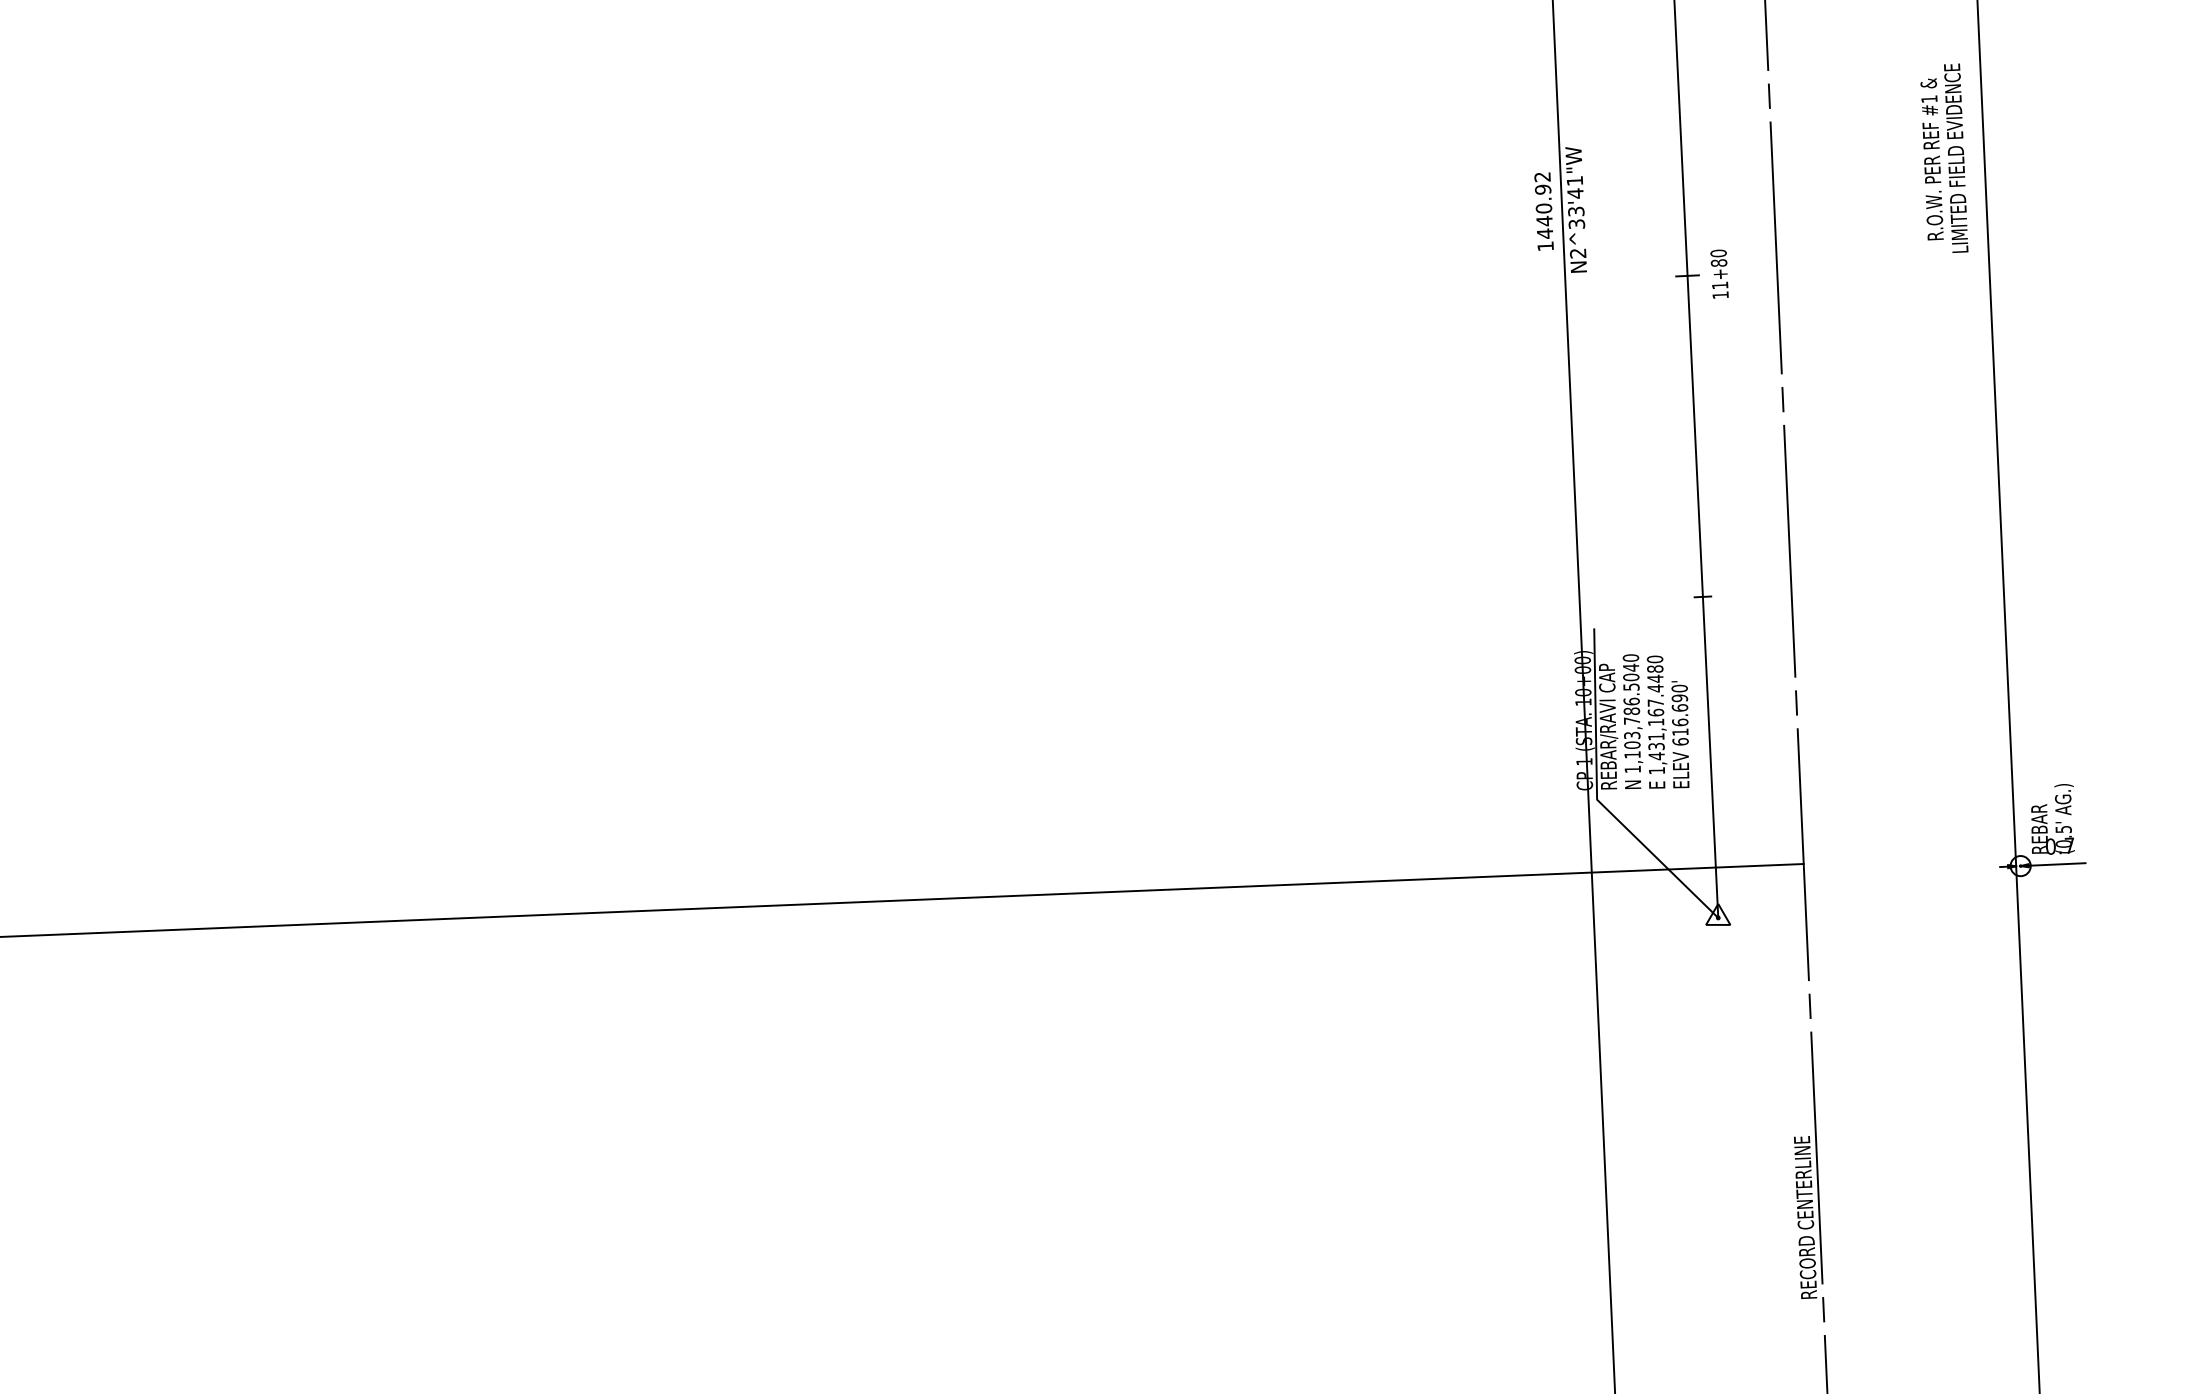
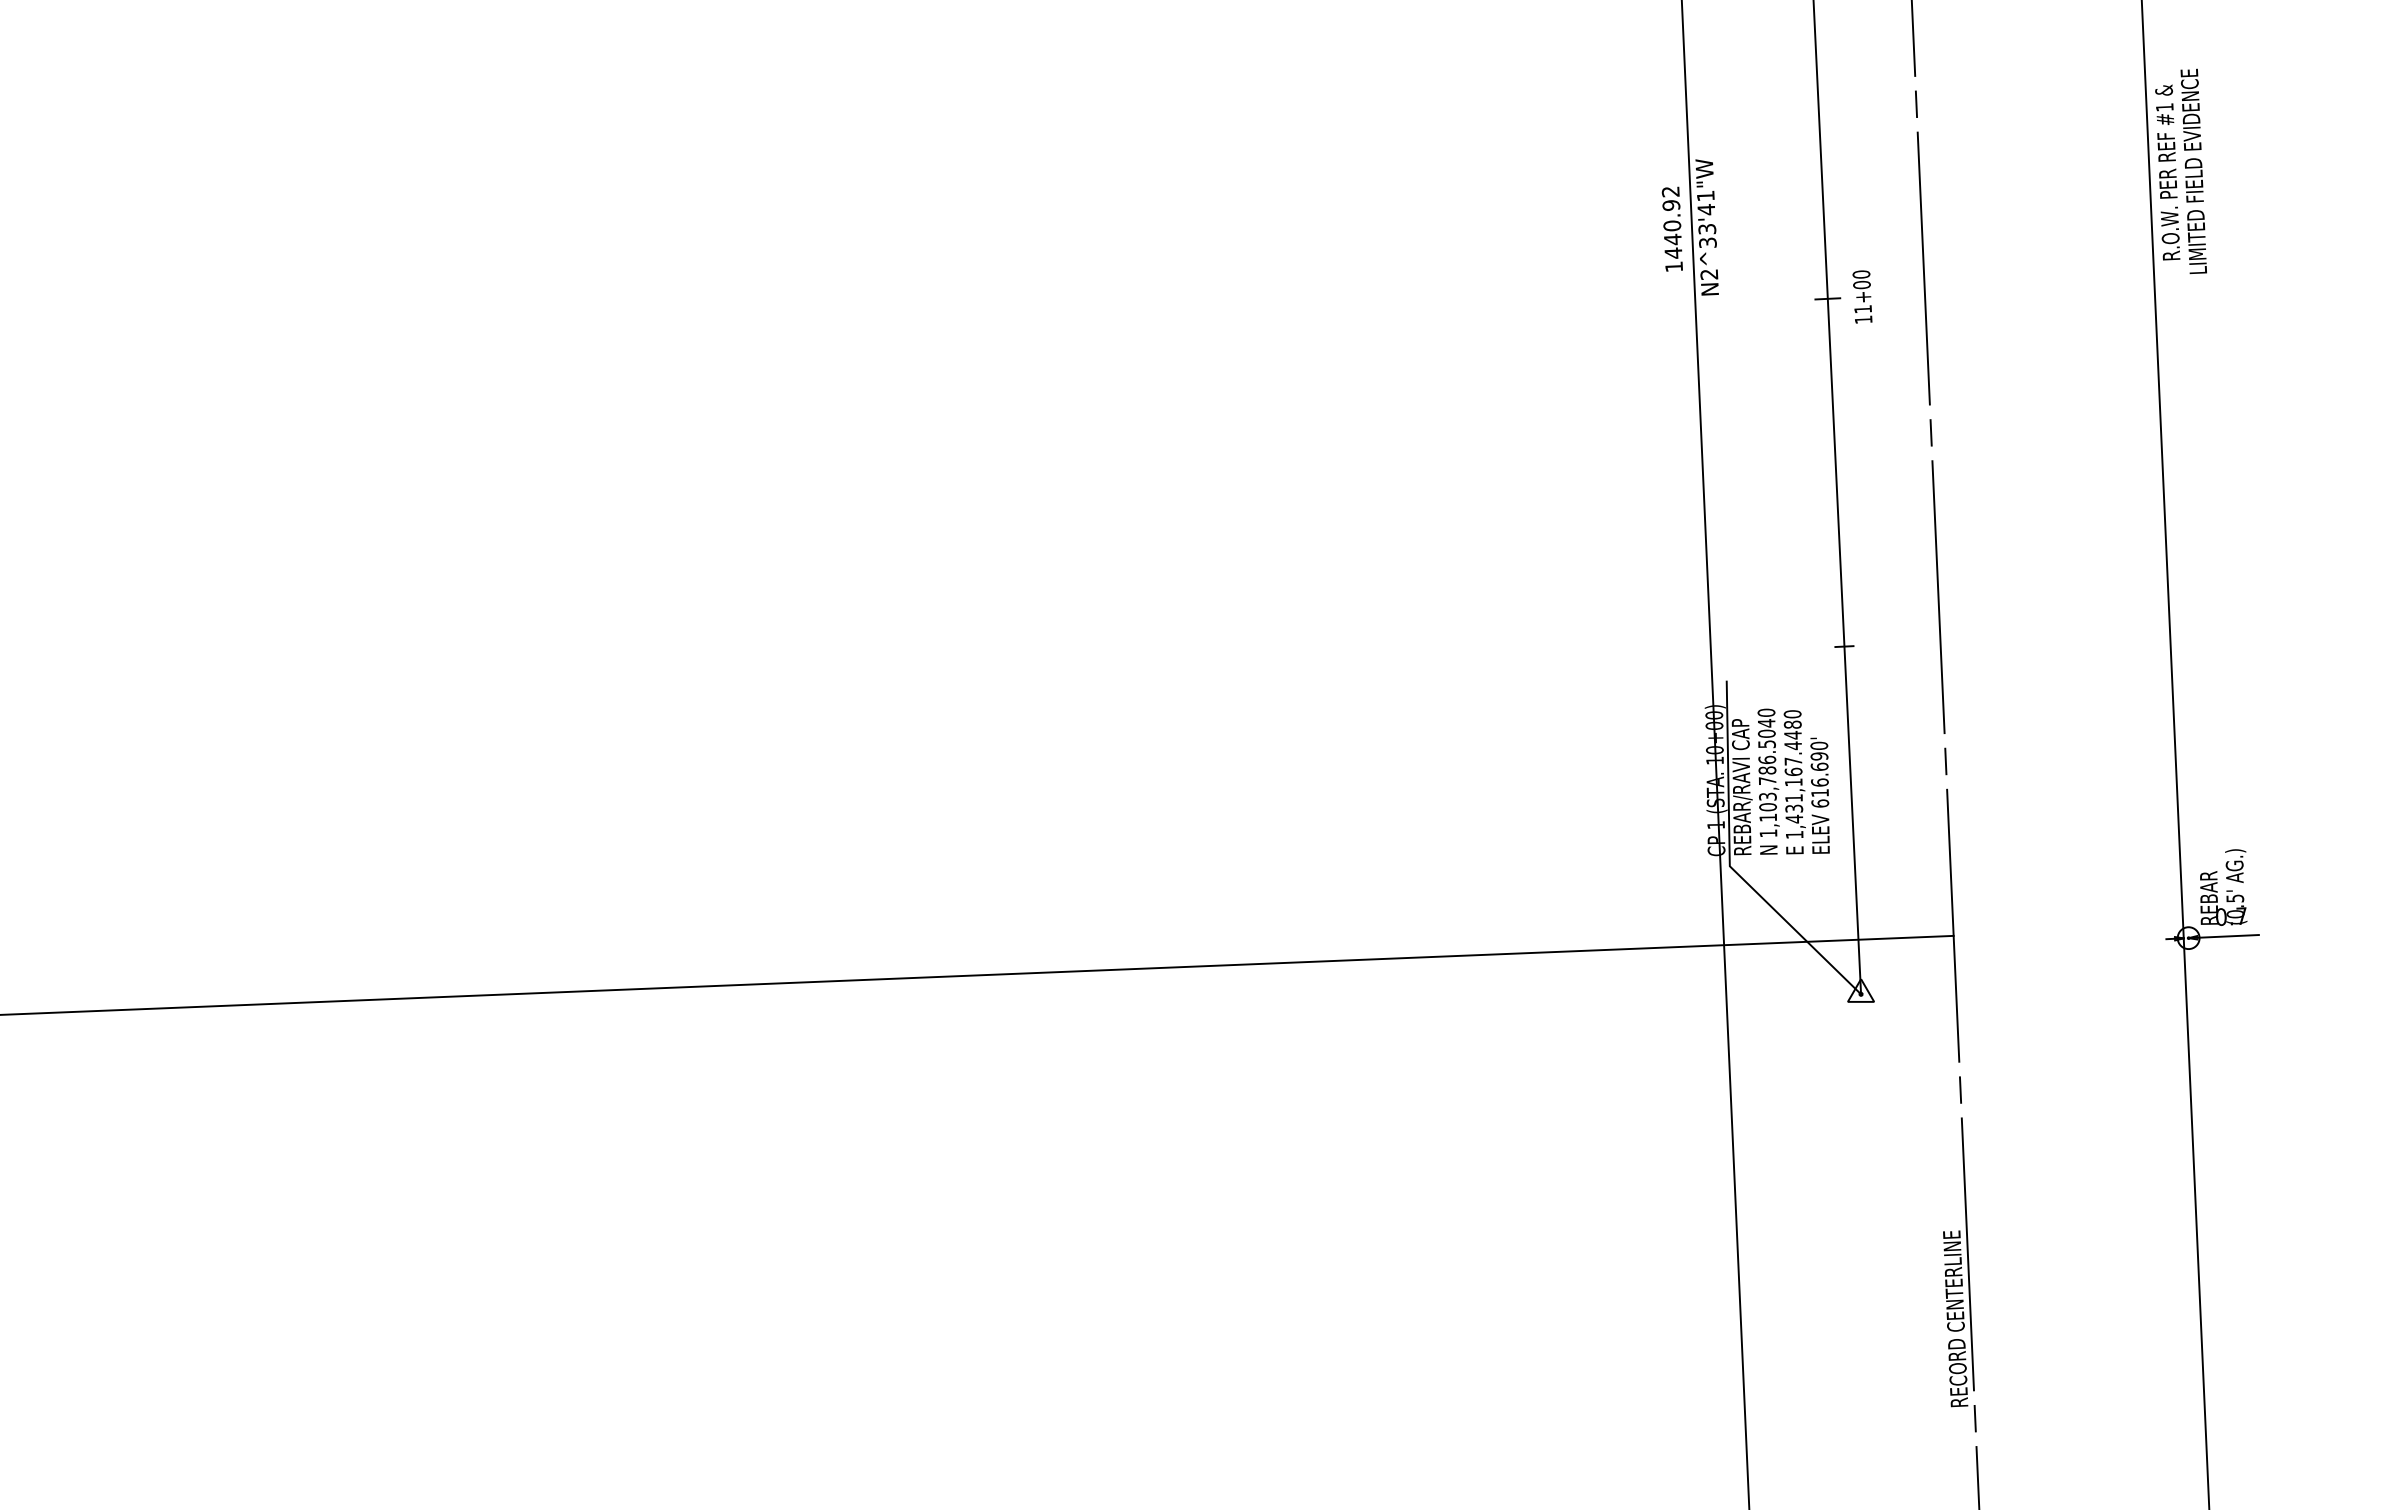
text: (1943, 158) -> (2180, 171), moved
text: (1718, 262) -> (1861, 284), 11+80 -> 11+00

